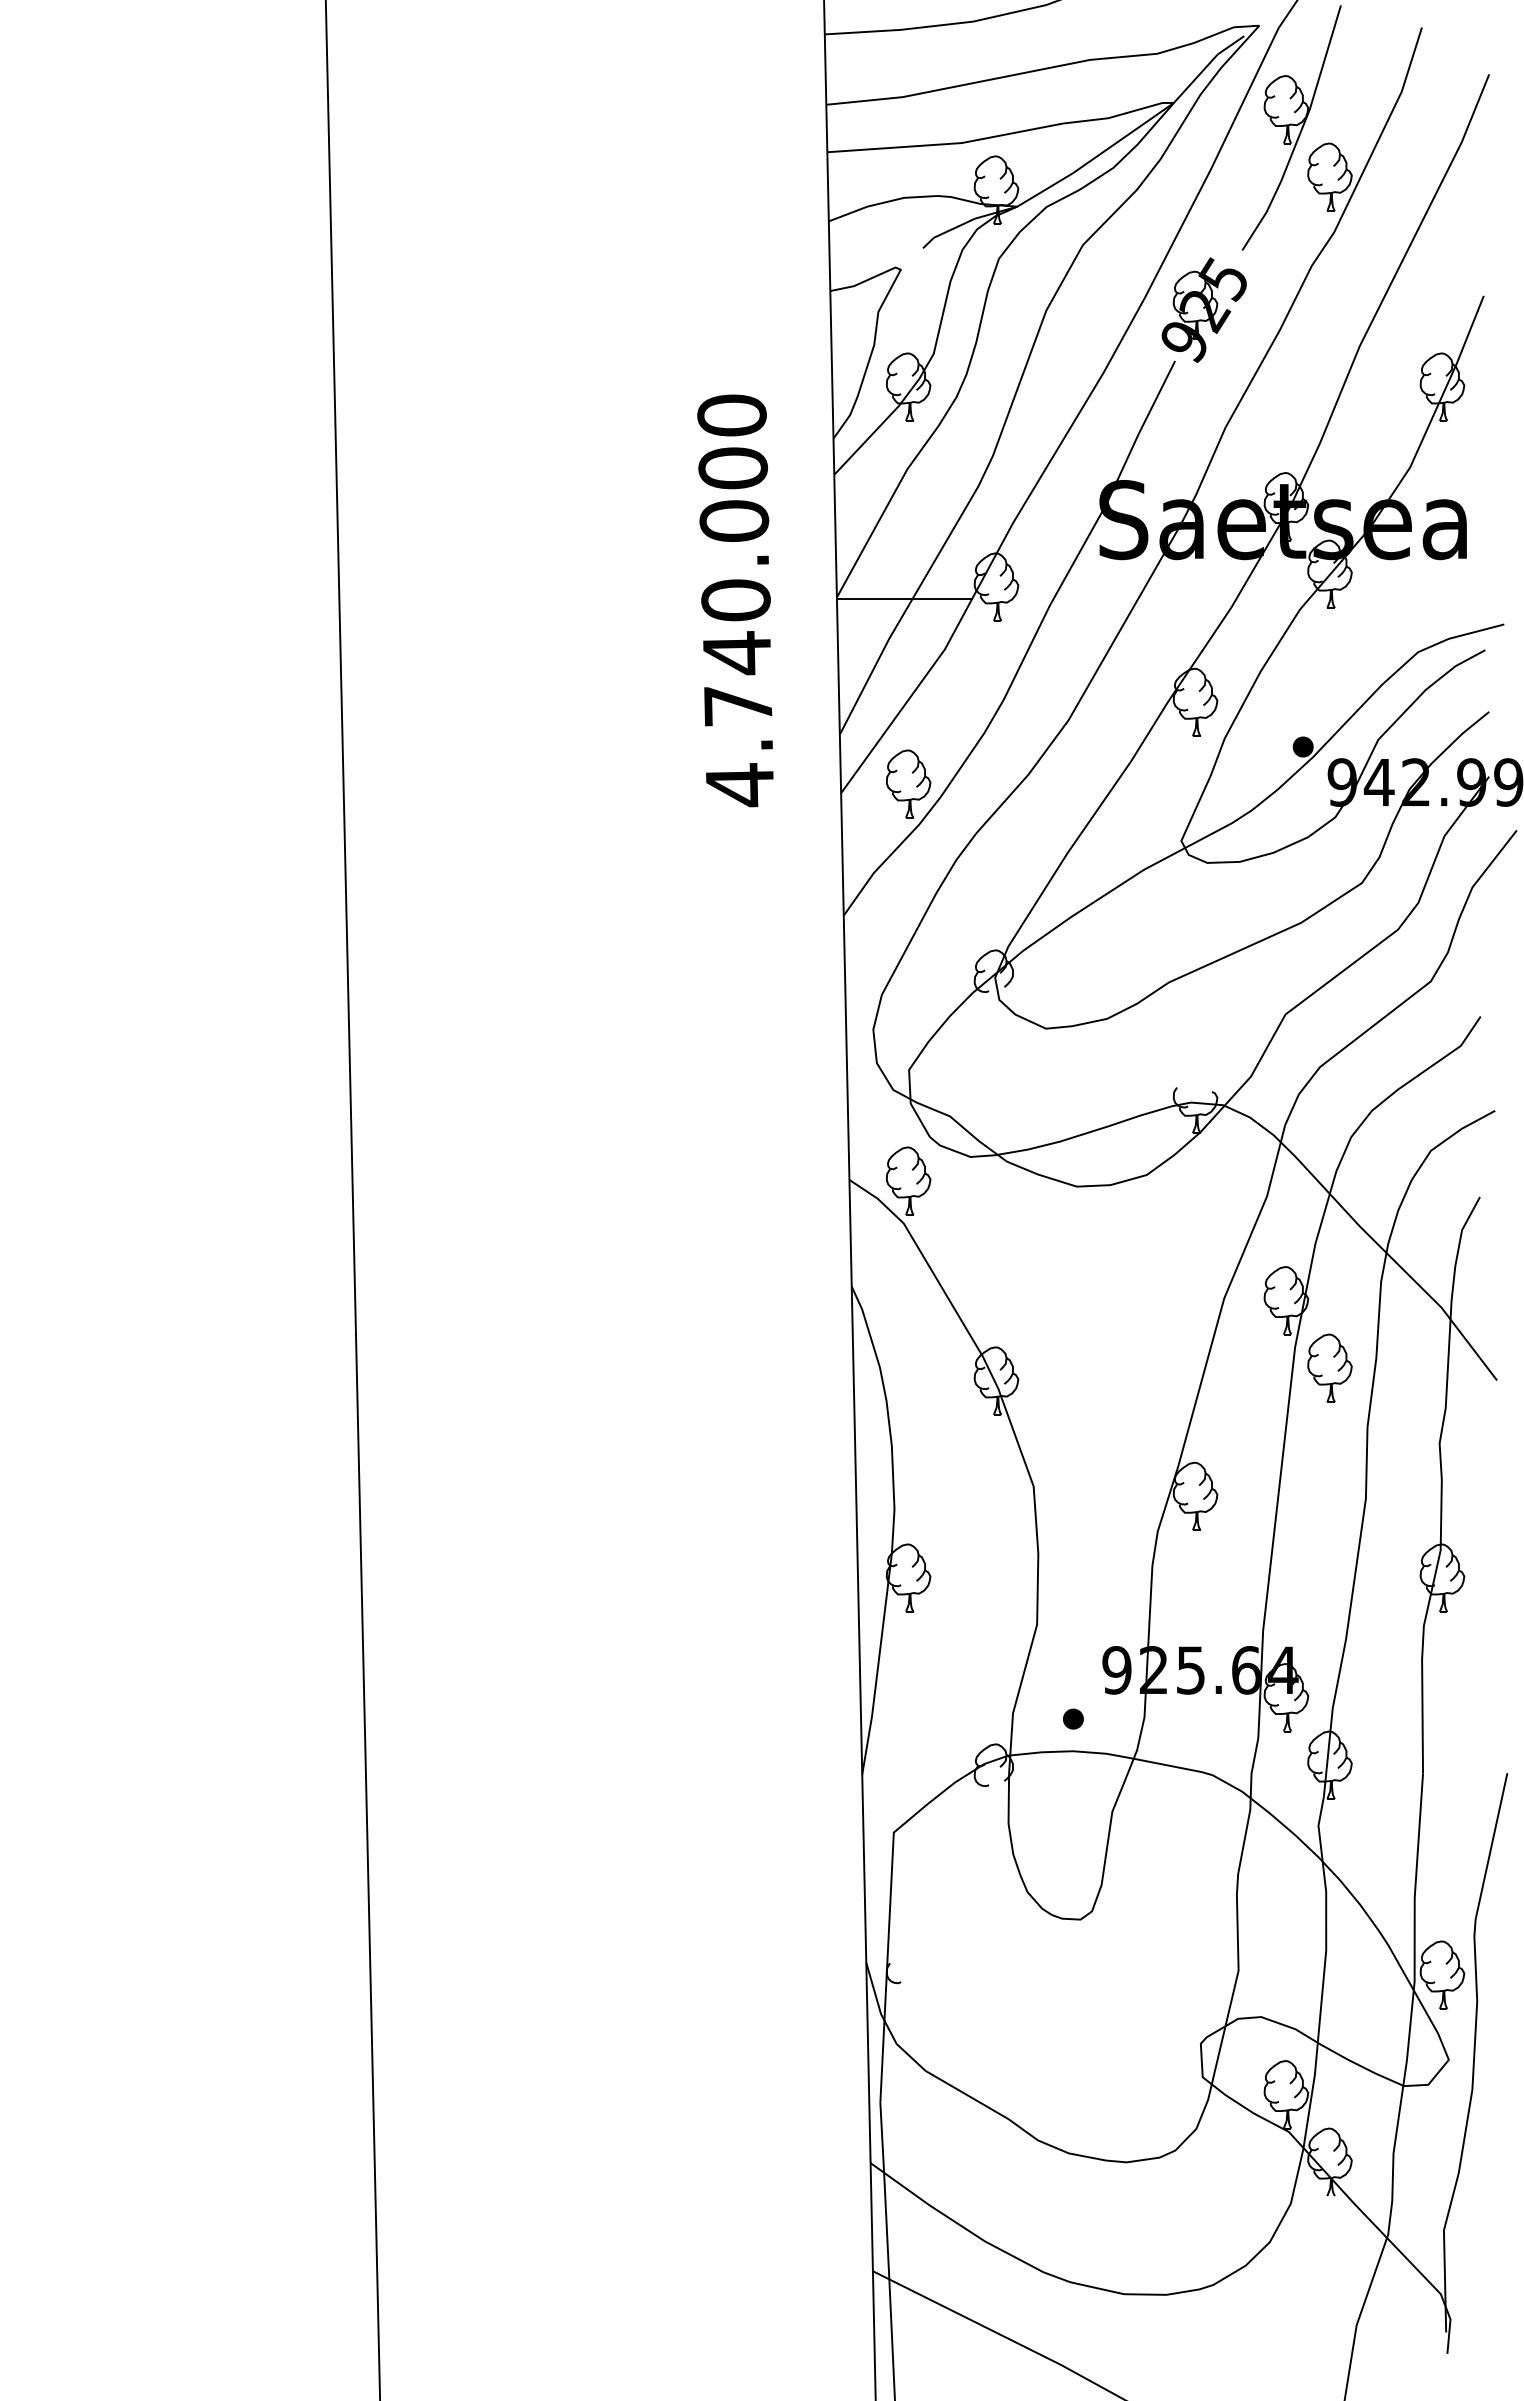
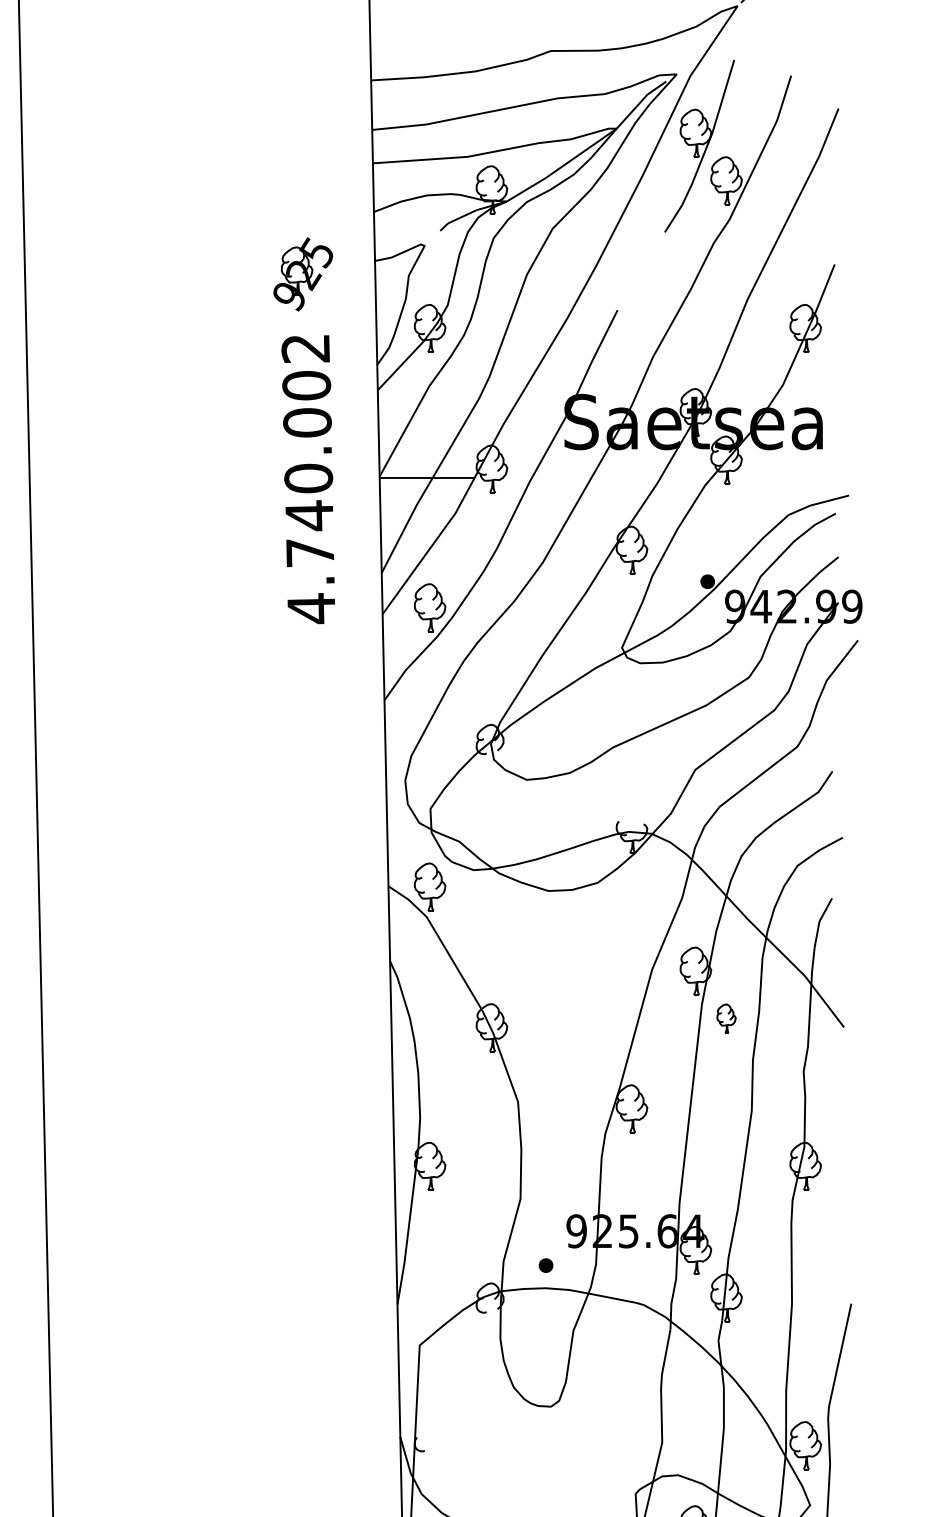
part: (1203, 309) -> (302, 273), moved
text: (731, 415) -> (305, 348), 4.740.000 -> 4.740.002
part: (1329, 1367) -> (726, 1018), size x0.6

